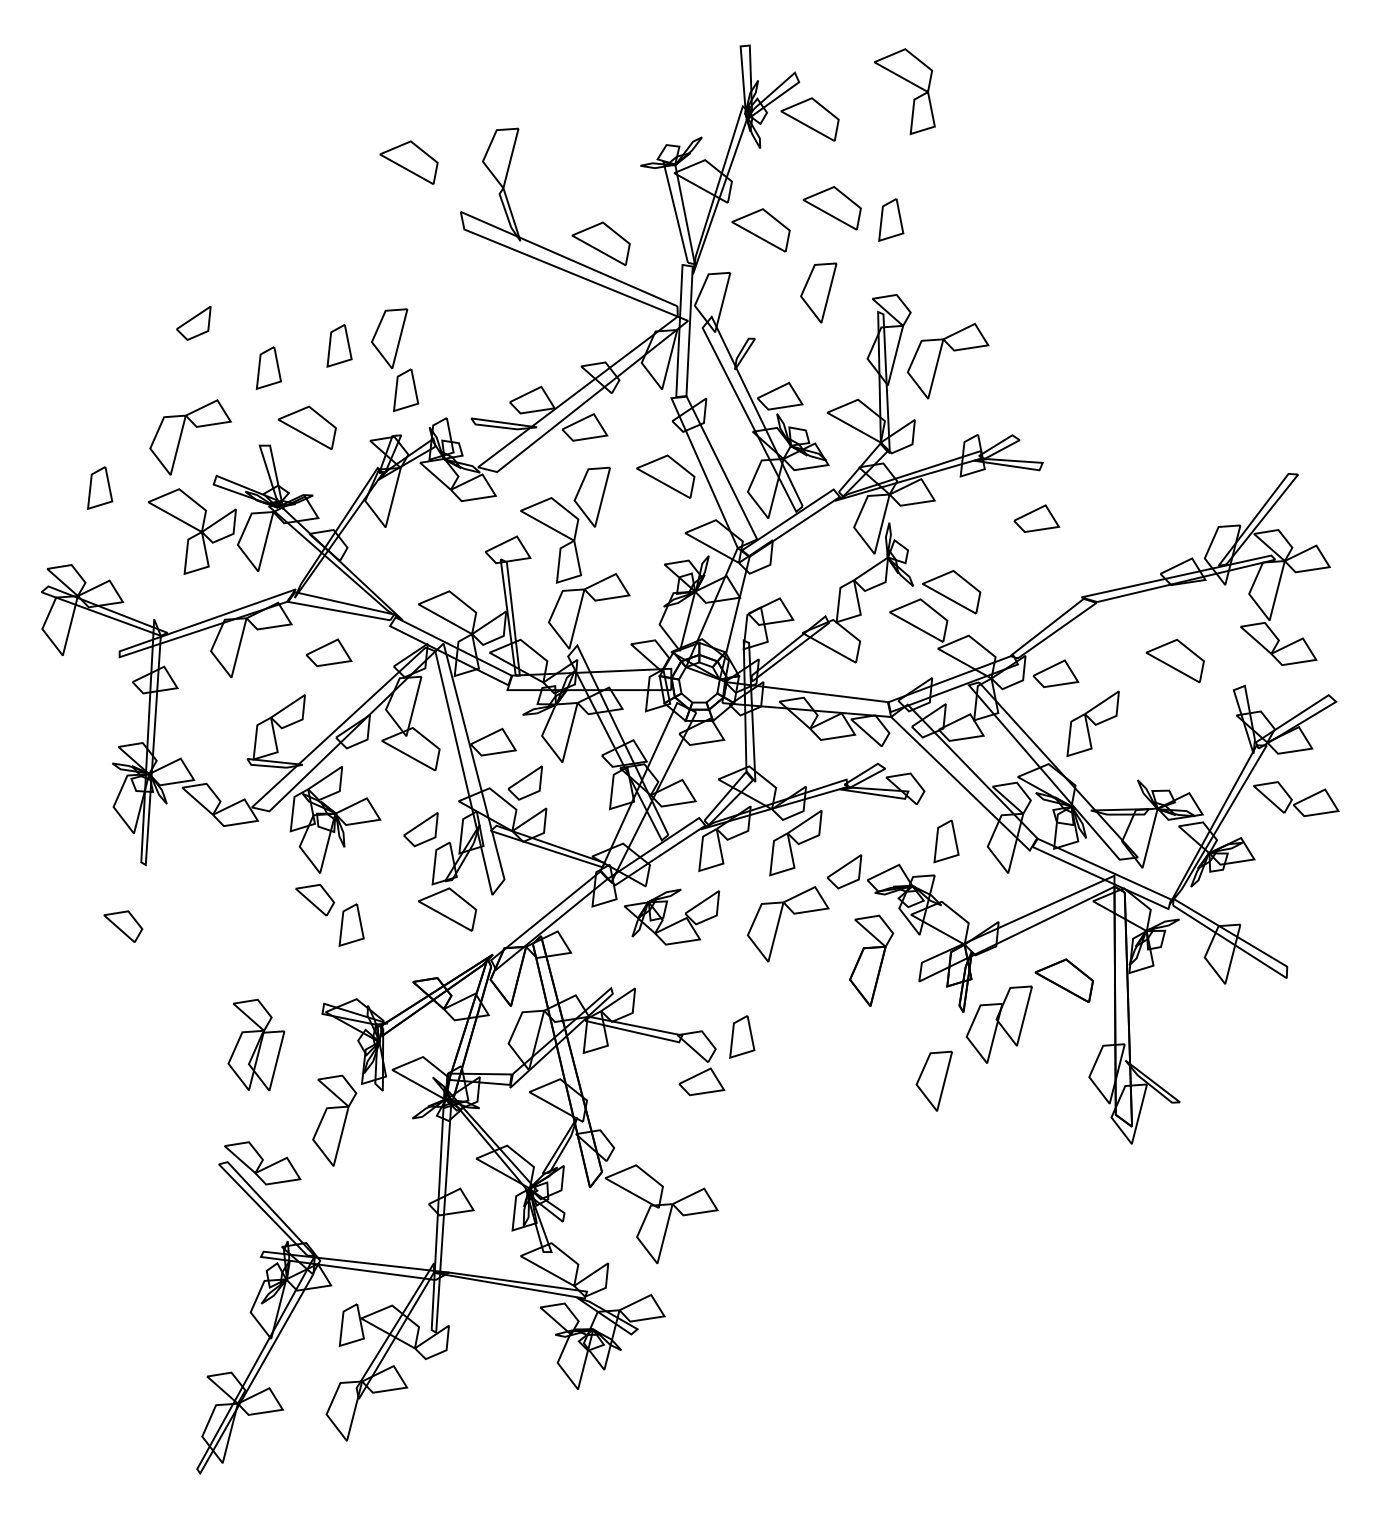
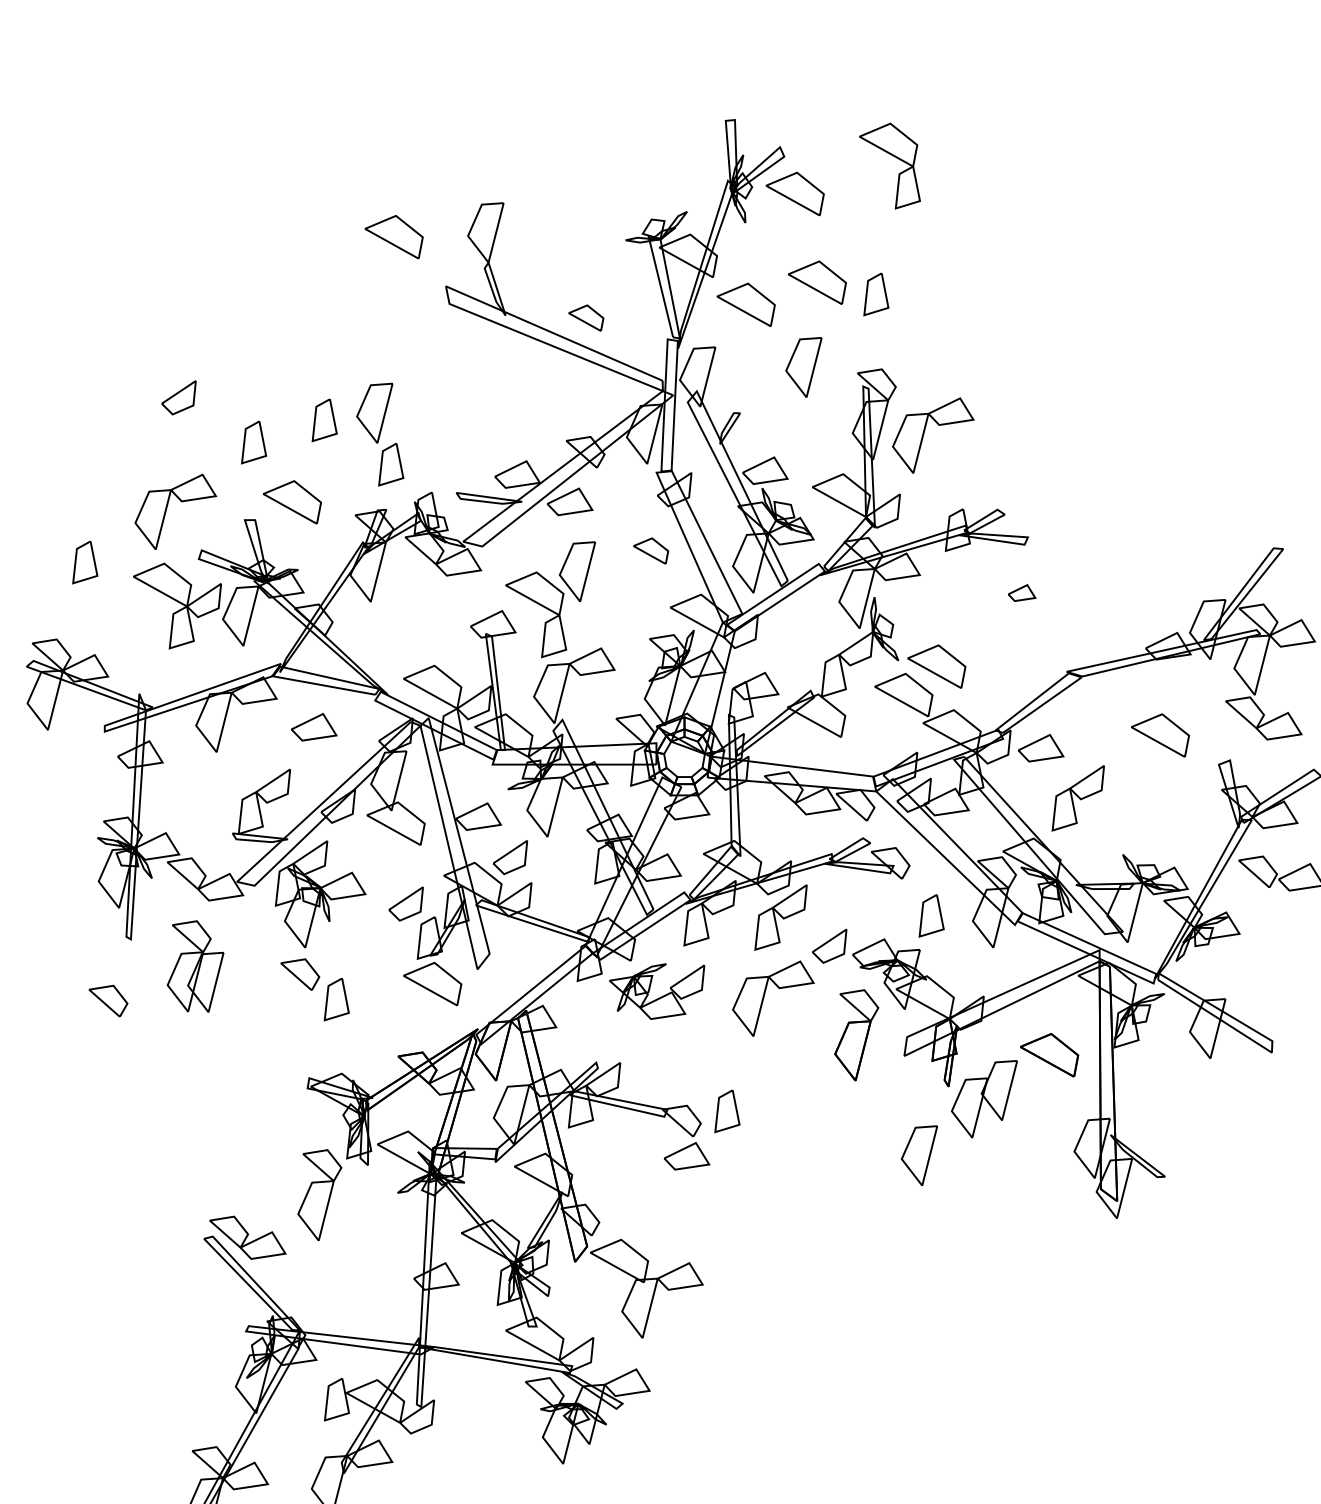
part: (600, 243) -> (585, 317), size x0.6
part: (665, 476) -> (650, 550), size x0.6
part: (1036, 518) -> (1021, 592), size x0.6
part: (256, 1044) -> (195, 965), moved

